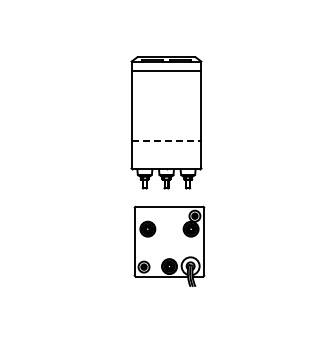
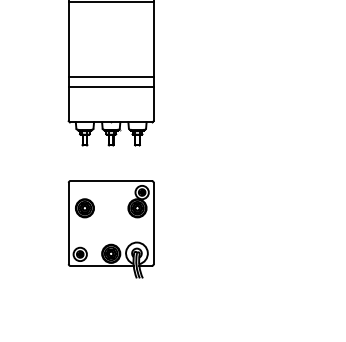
line: (166, 132) -> (111, 77), added
line: (166, 140) -> (111, 87), dashed -> solid
part: (169, 245) -> (111, 228), moved

